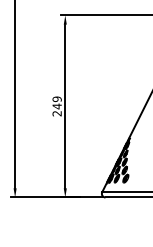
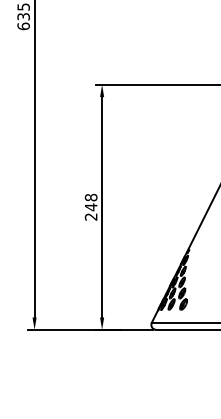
text: (57, 99) -> (91, 197), 249 -> 248

